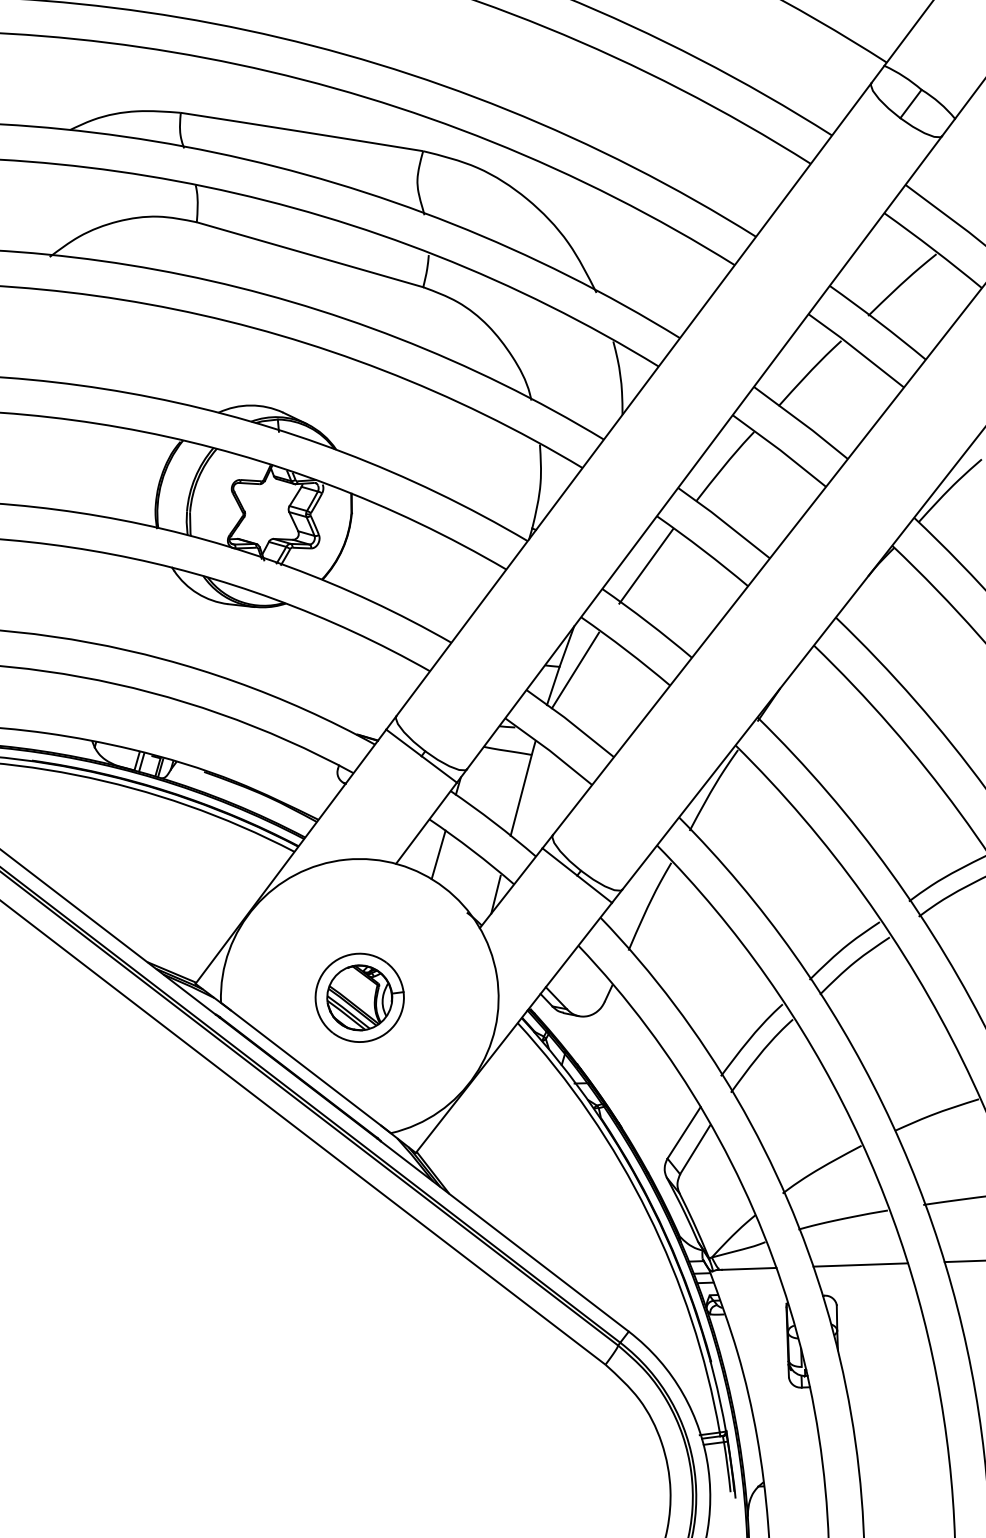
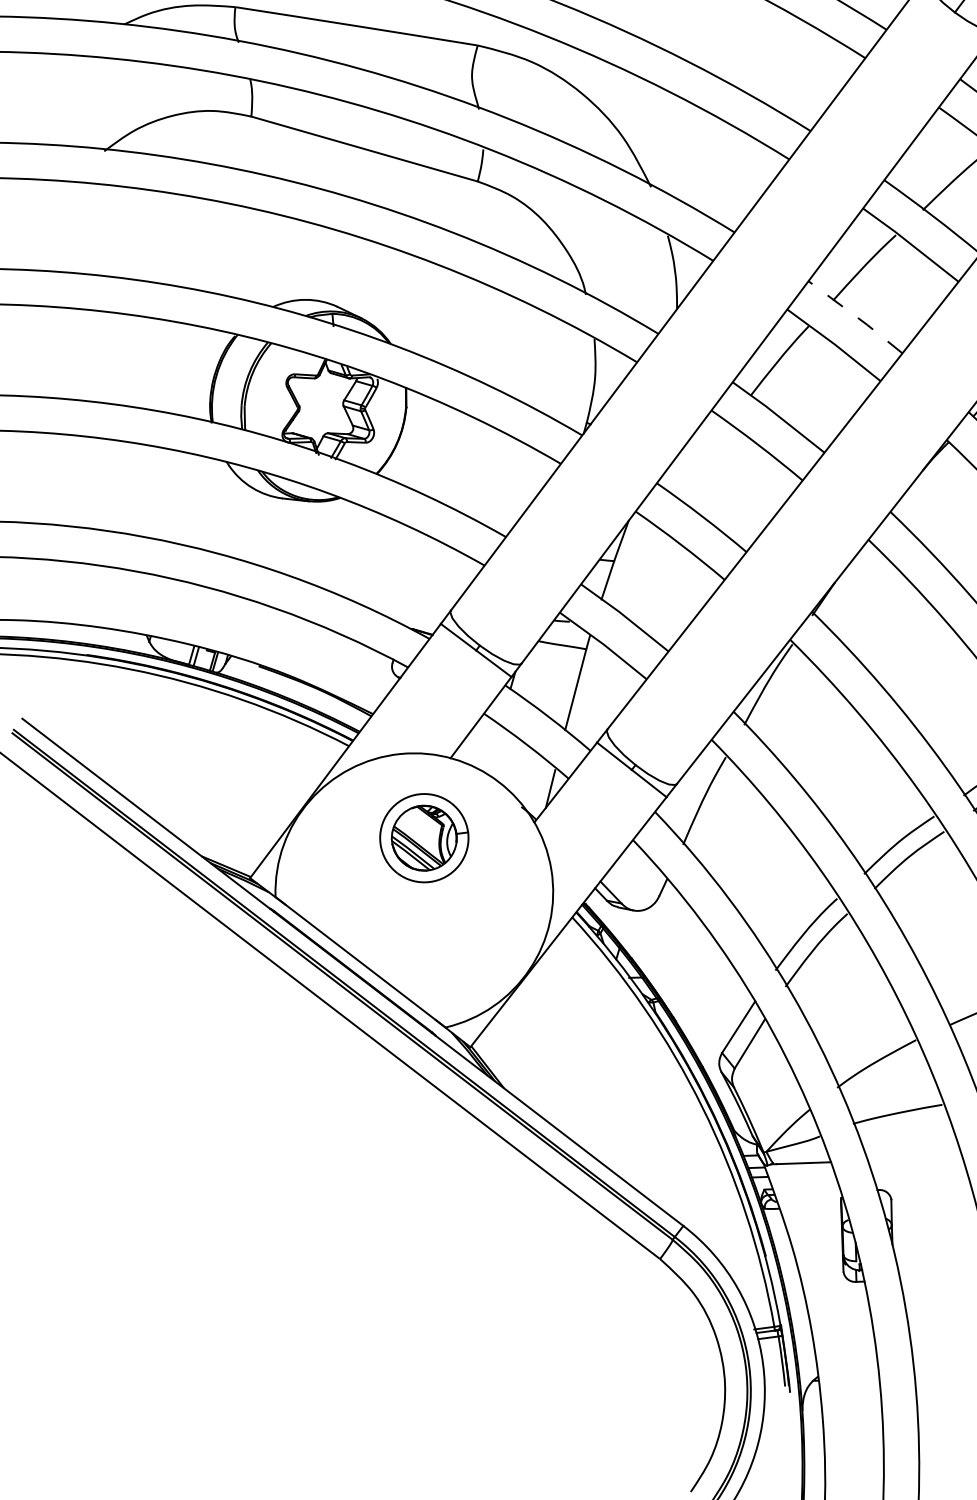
line: (802, 422) -> (857, 316), solid -> dashed
line: (646, 566) -> (701, 460), removed
line: (575, 670) -> (630, 564), removed
line: (438, 854) -> (493, 748), removed
part: (359, 997) -> (424, 837), moved
line: (860, 1264) -> (915, 1158), removed

